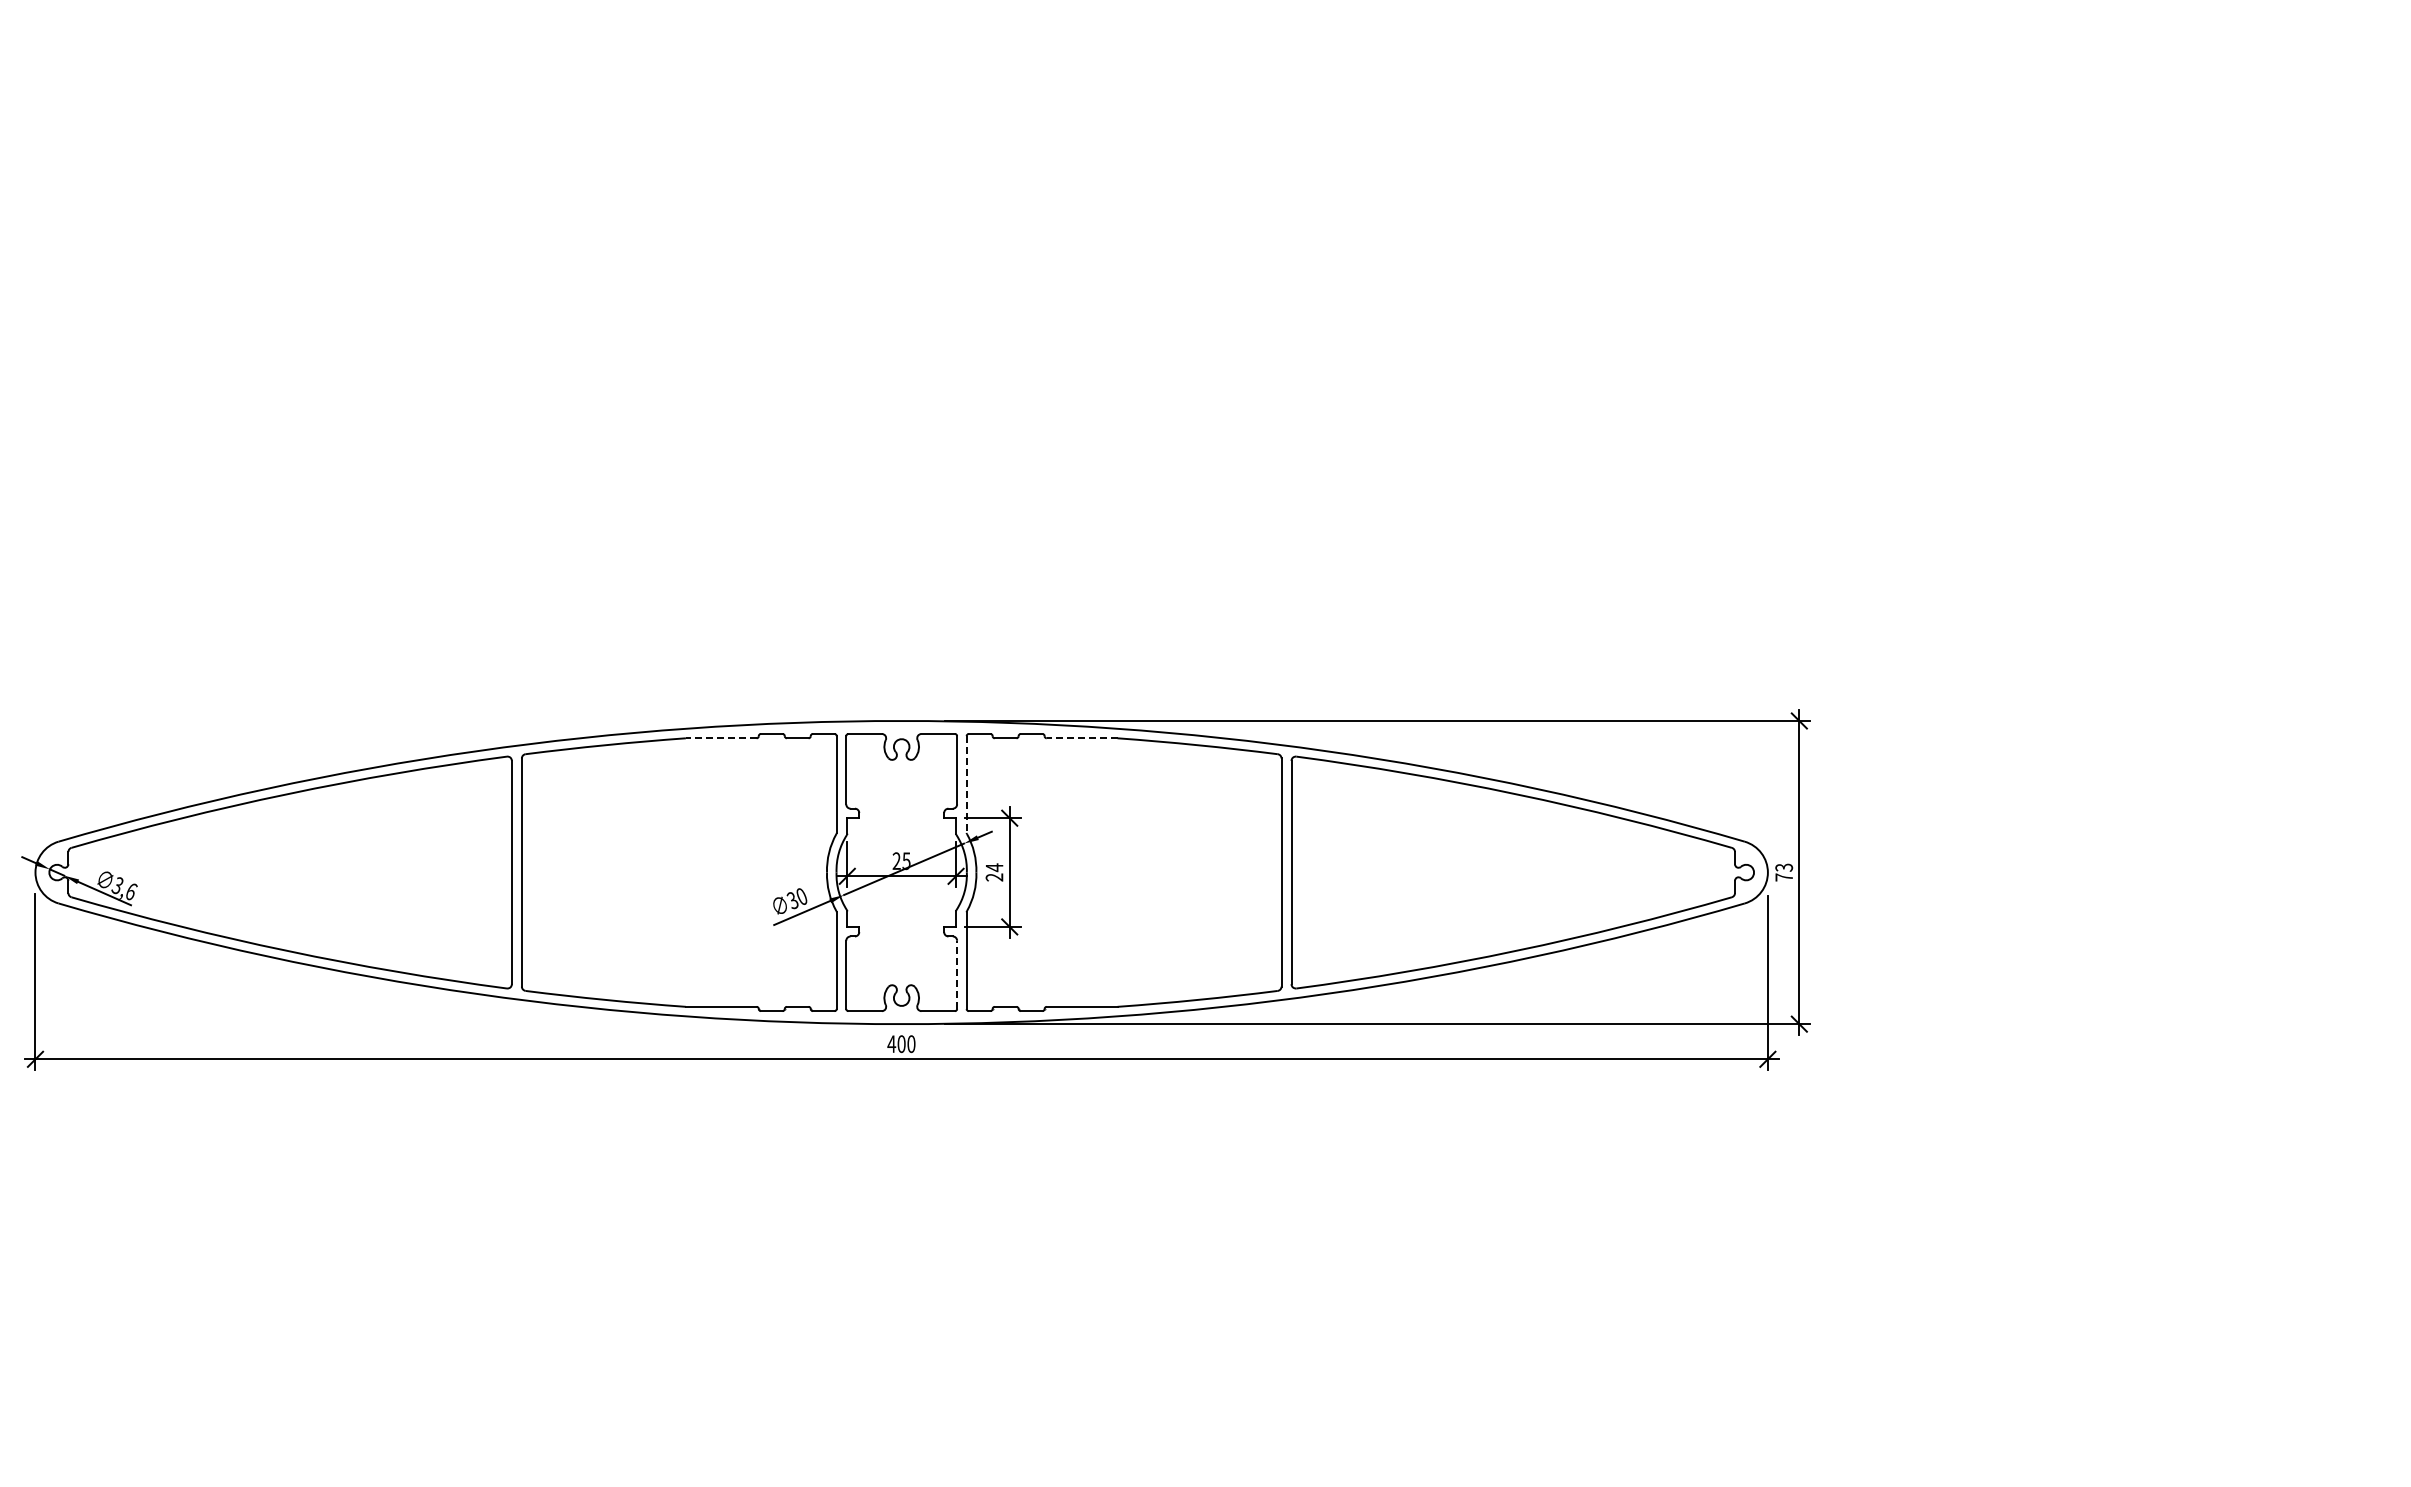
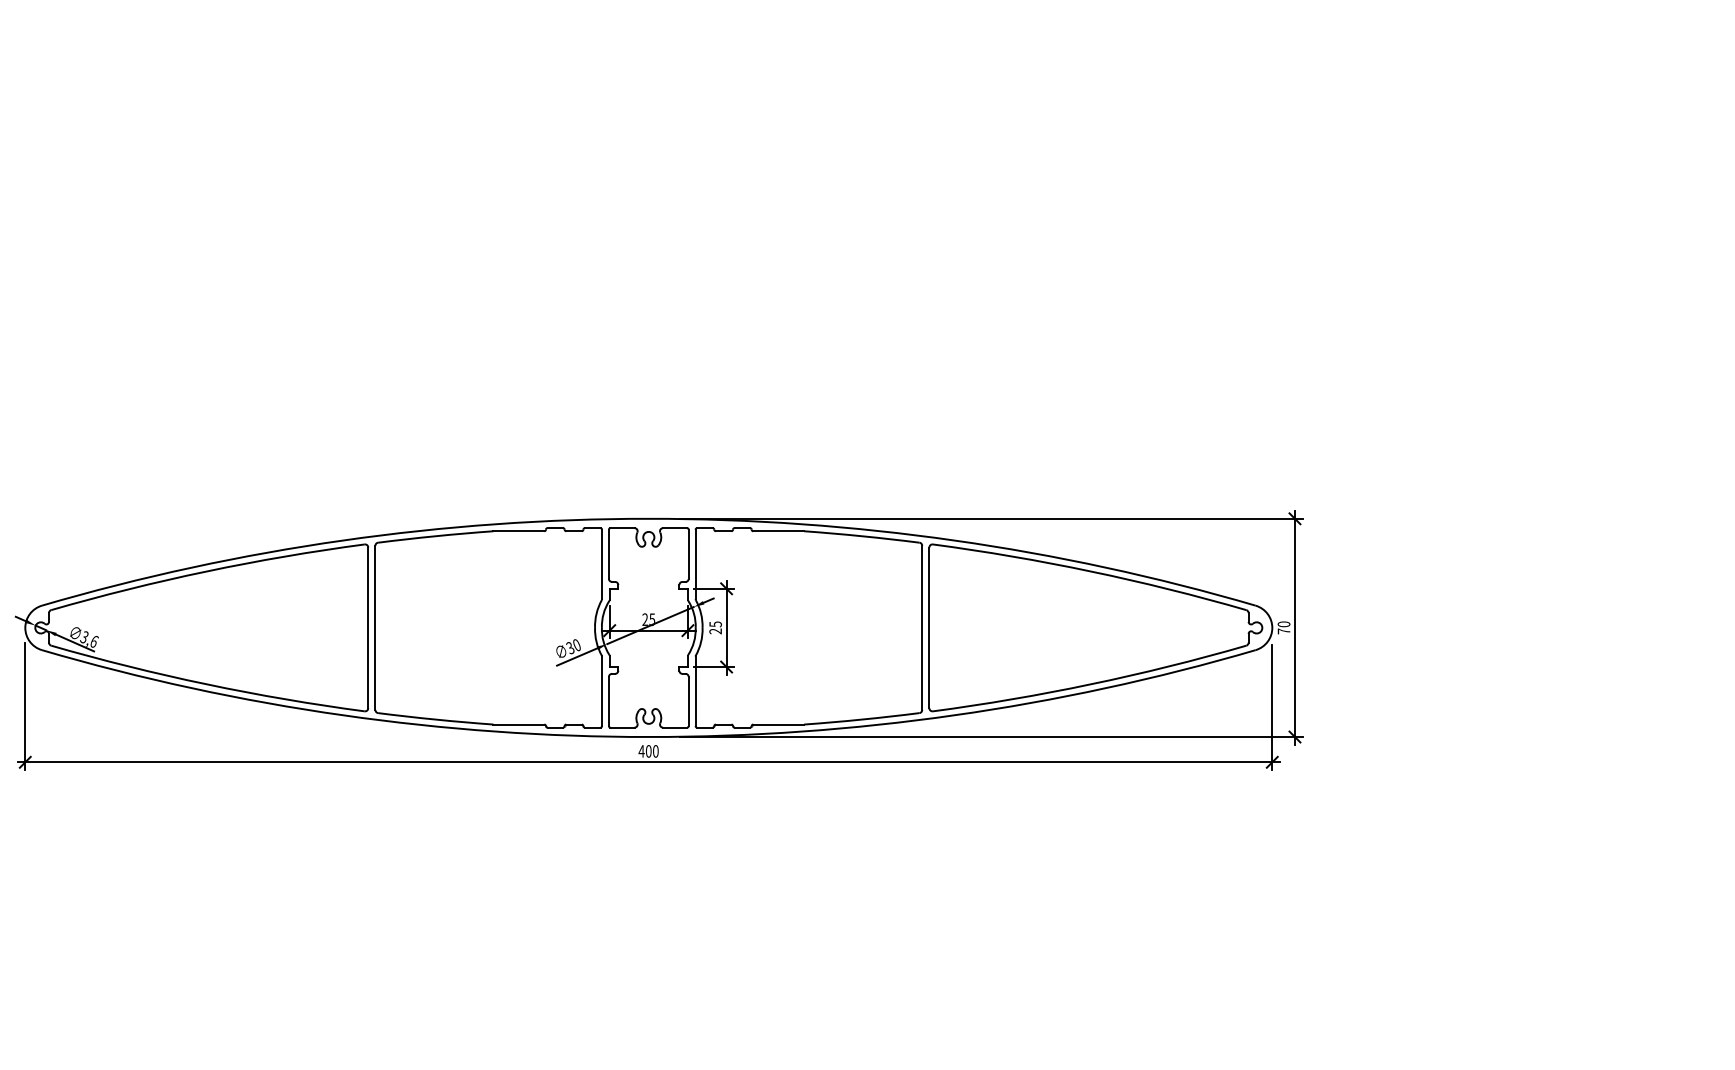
line: (720, 738) -> (518, 531), dashed -> solid
line: (1081, 738) -> (778, 531), dashed -> solid
line: (966, 785) -> (695, 565), dashed -> solid
text: (994, 867) -> (715, 624), 24 -> 25
text: (1783, 867) -> (1283, 624), 73 -> 70
line: (957, 974) -> (688, 701), dashed -> solid

